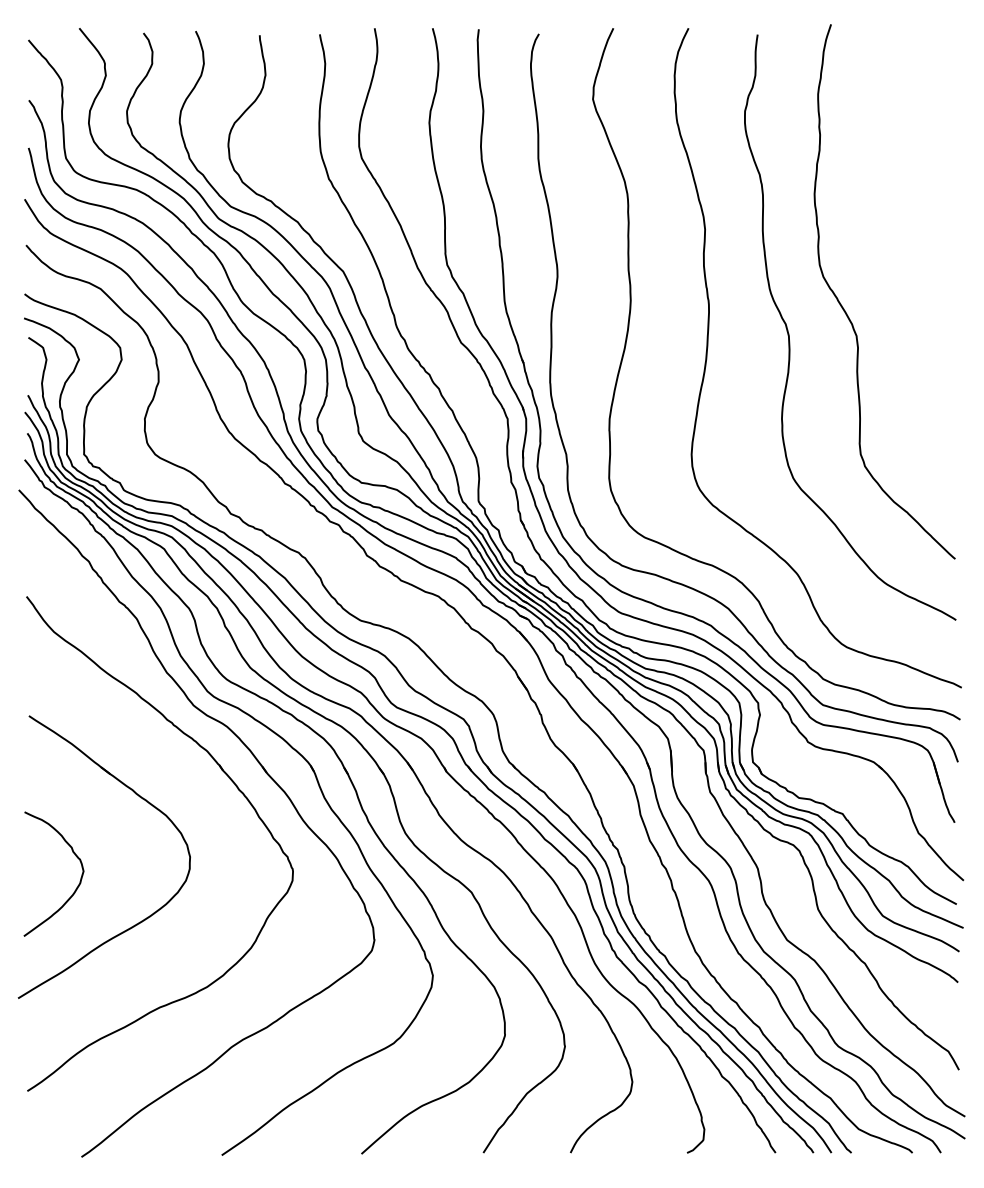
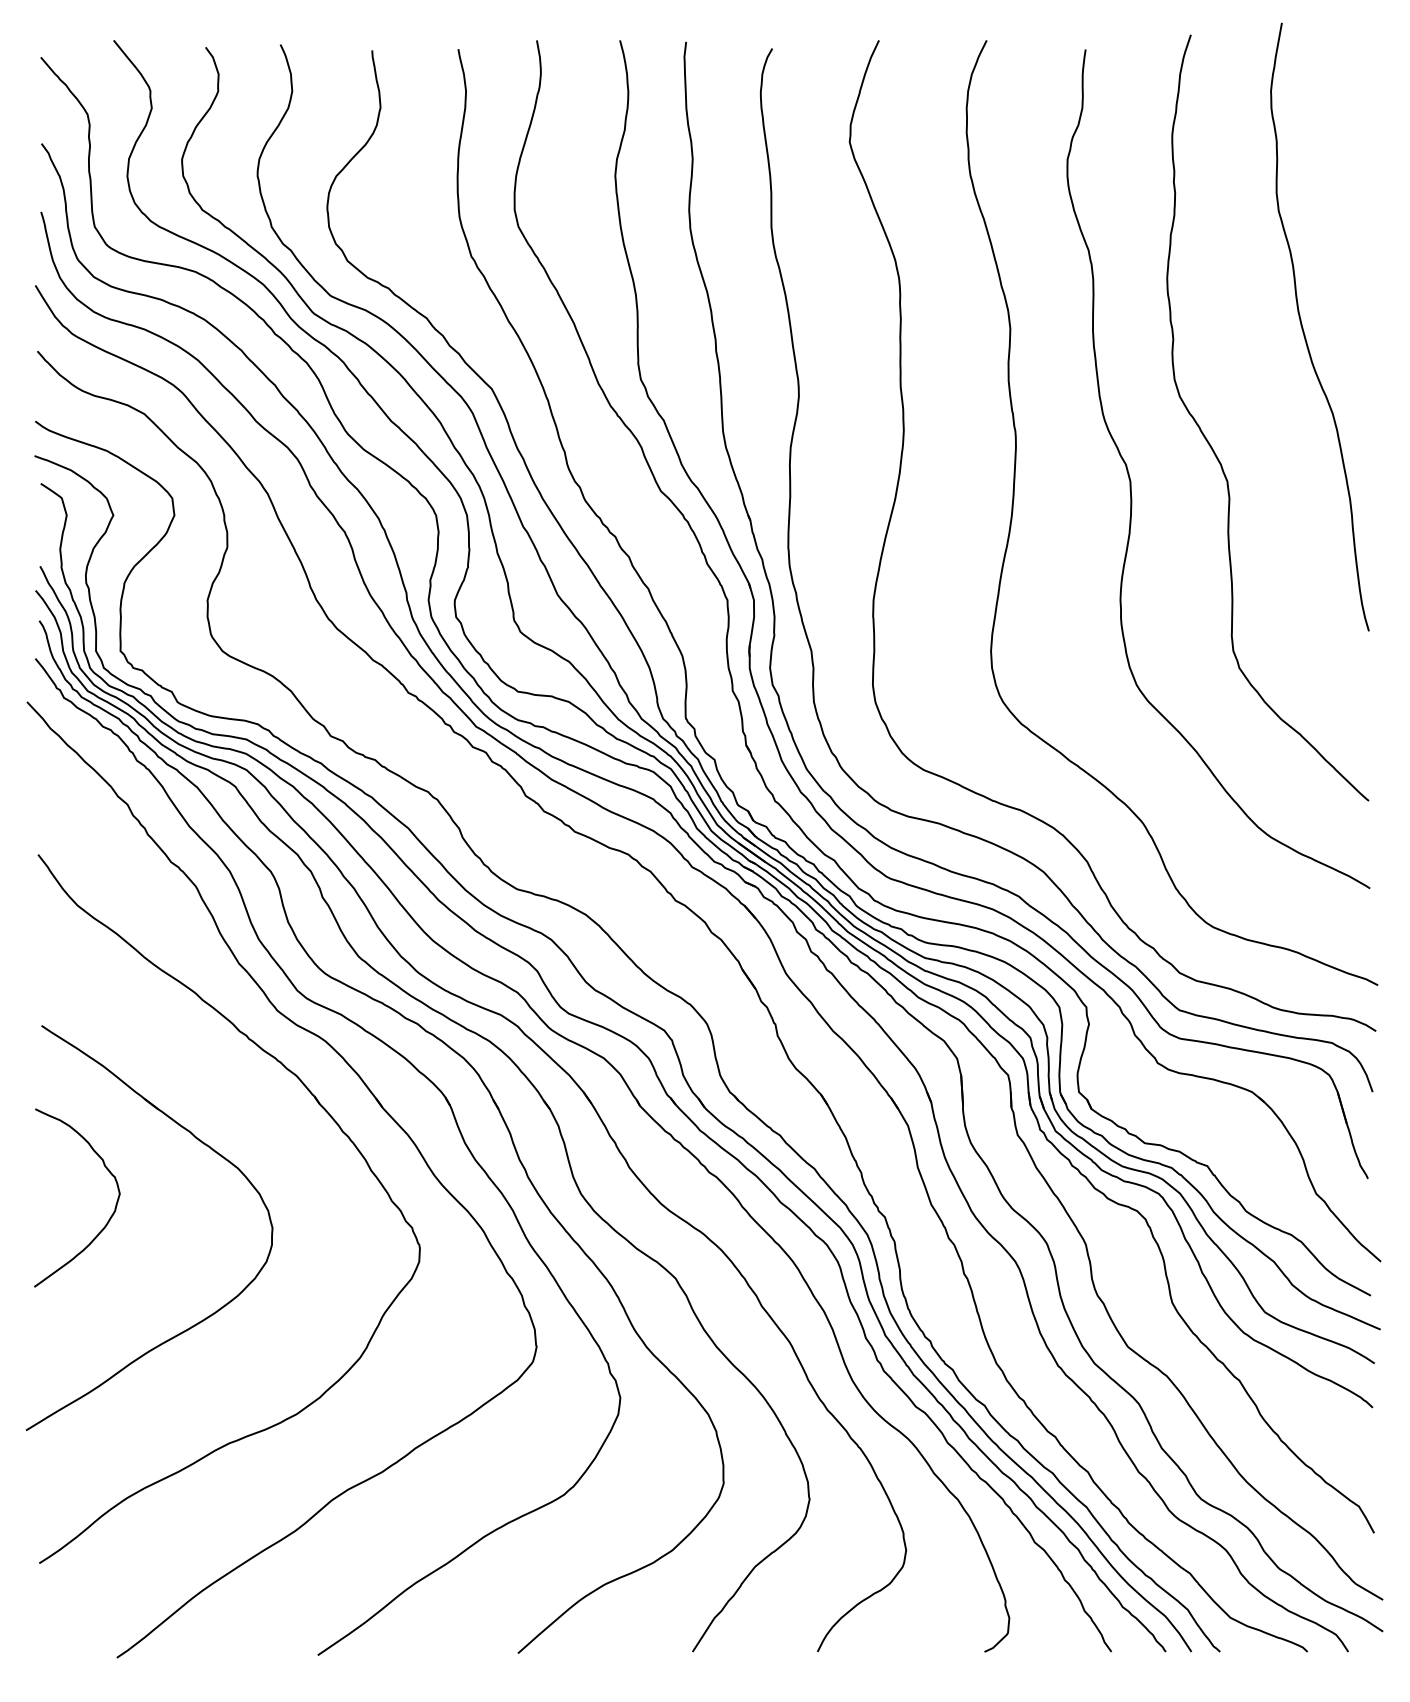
curve: (910, 230) -> (1304, 330), added
curve: (77, 885) -> (111, 1214), moved

